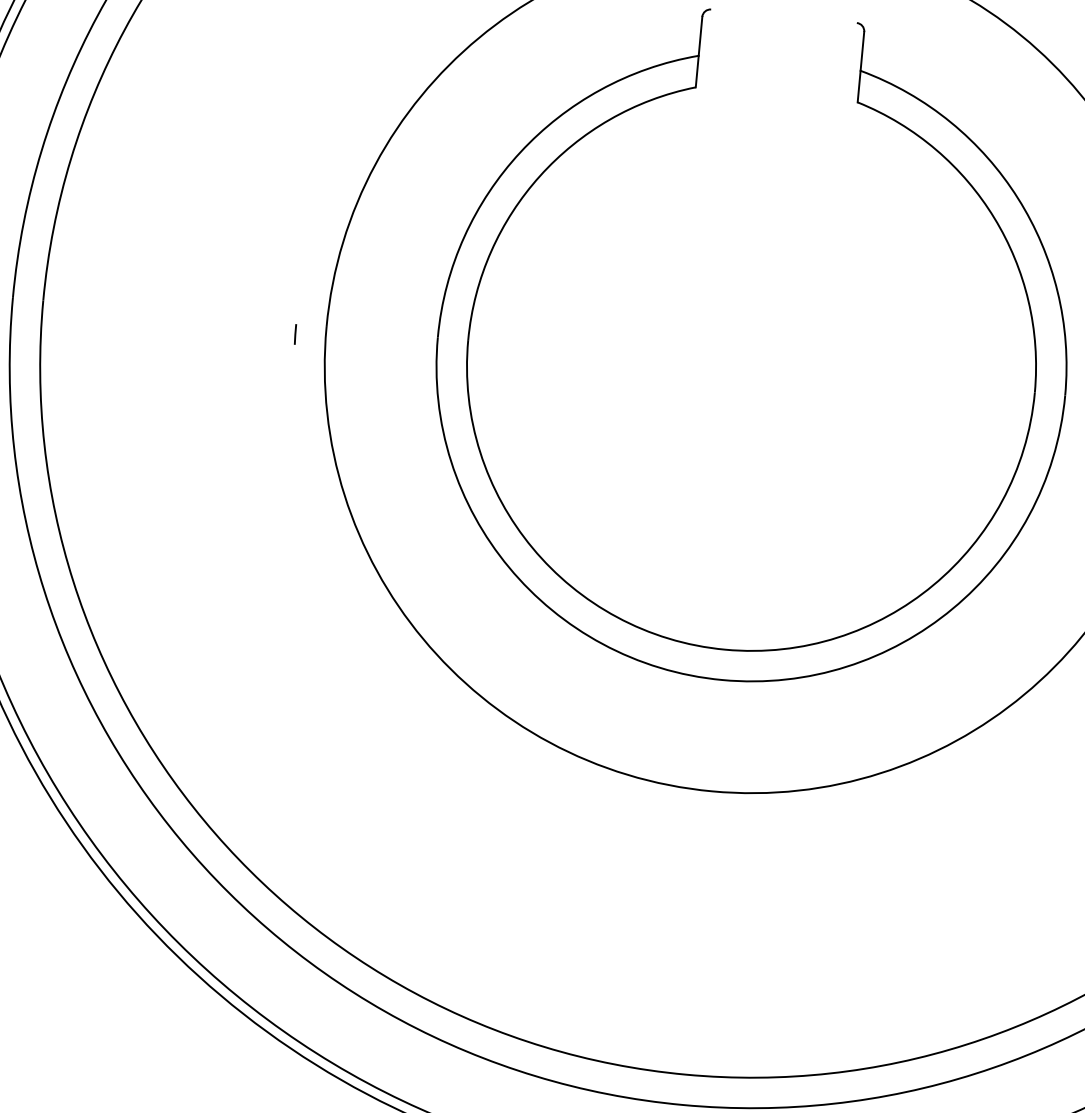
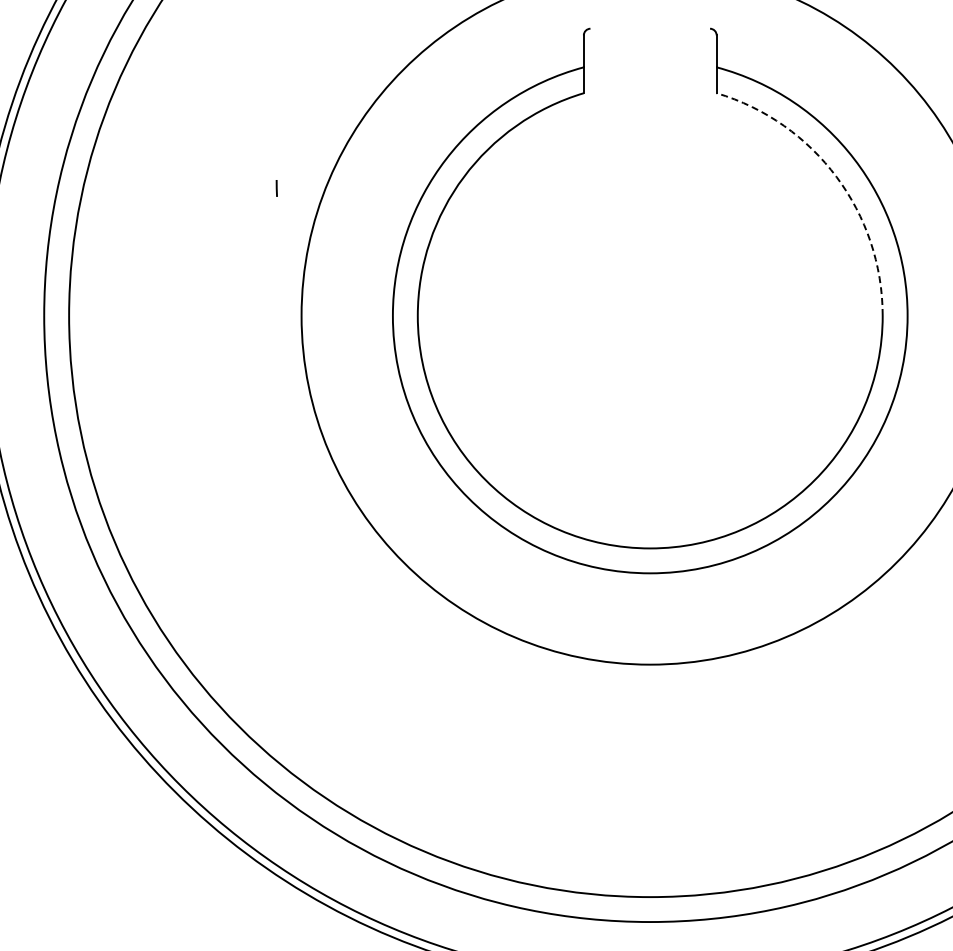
arc: (994, 218) -> (836, 177), solid -> dashed
line: (295, 334) -> (276, 188), moved

